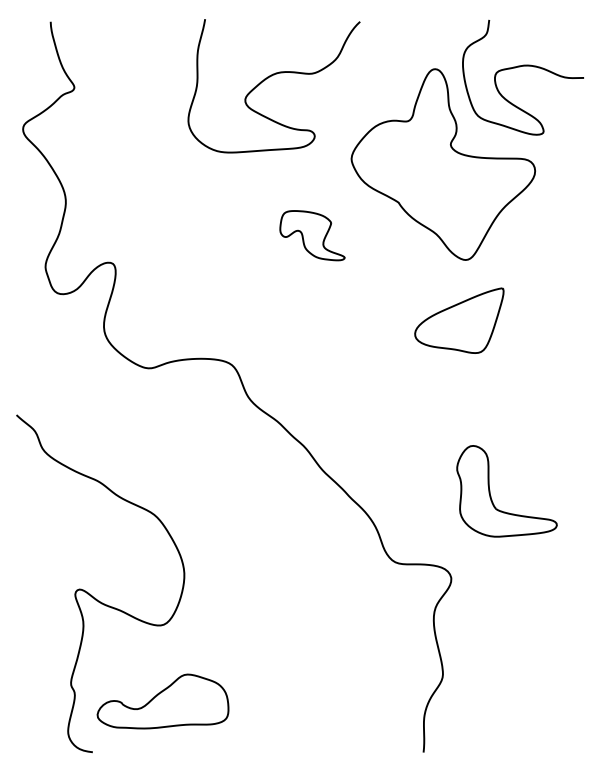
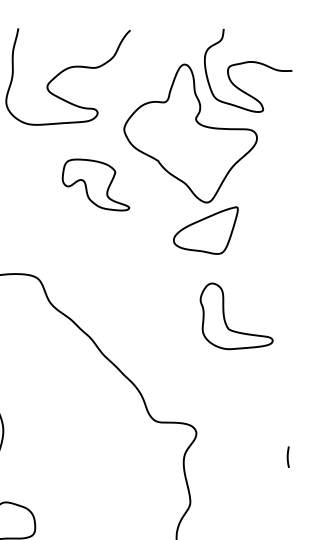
part: (312, 235) -> (96, 184), size x1.43
part: (459, 320) -> (205, 230), moved
part: (491, 496) -> (225, 320), moved
curve: (578, 611) -> (288, 456), added

